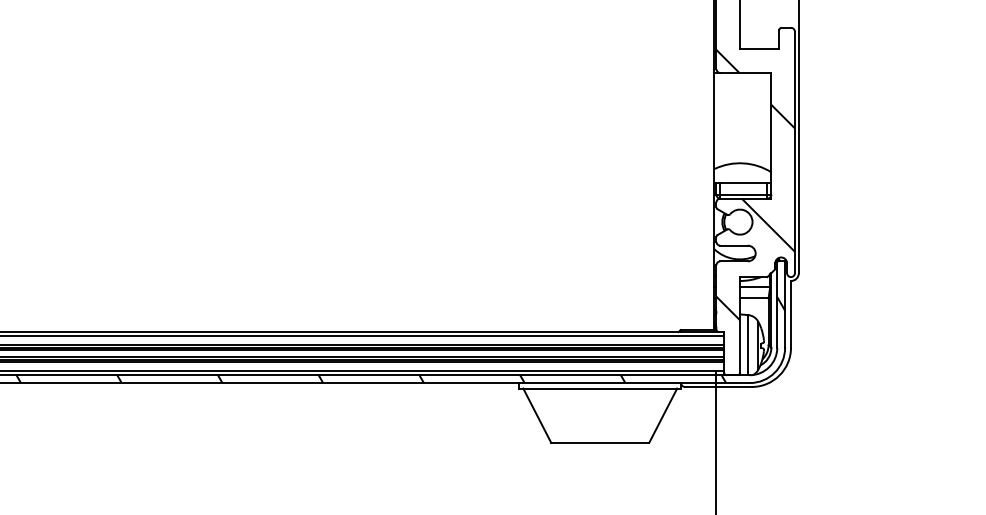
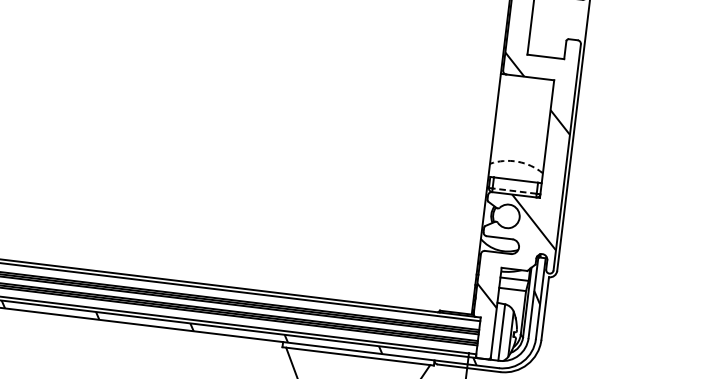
arc: (743, 163) -> (517, 161), solid -> dashed
line: (743, 194) -> (514, 190), solid -> dashed

